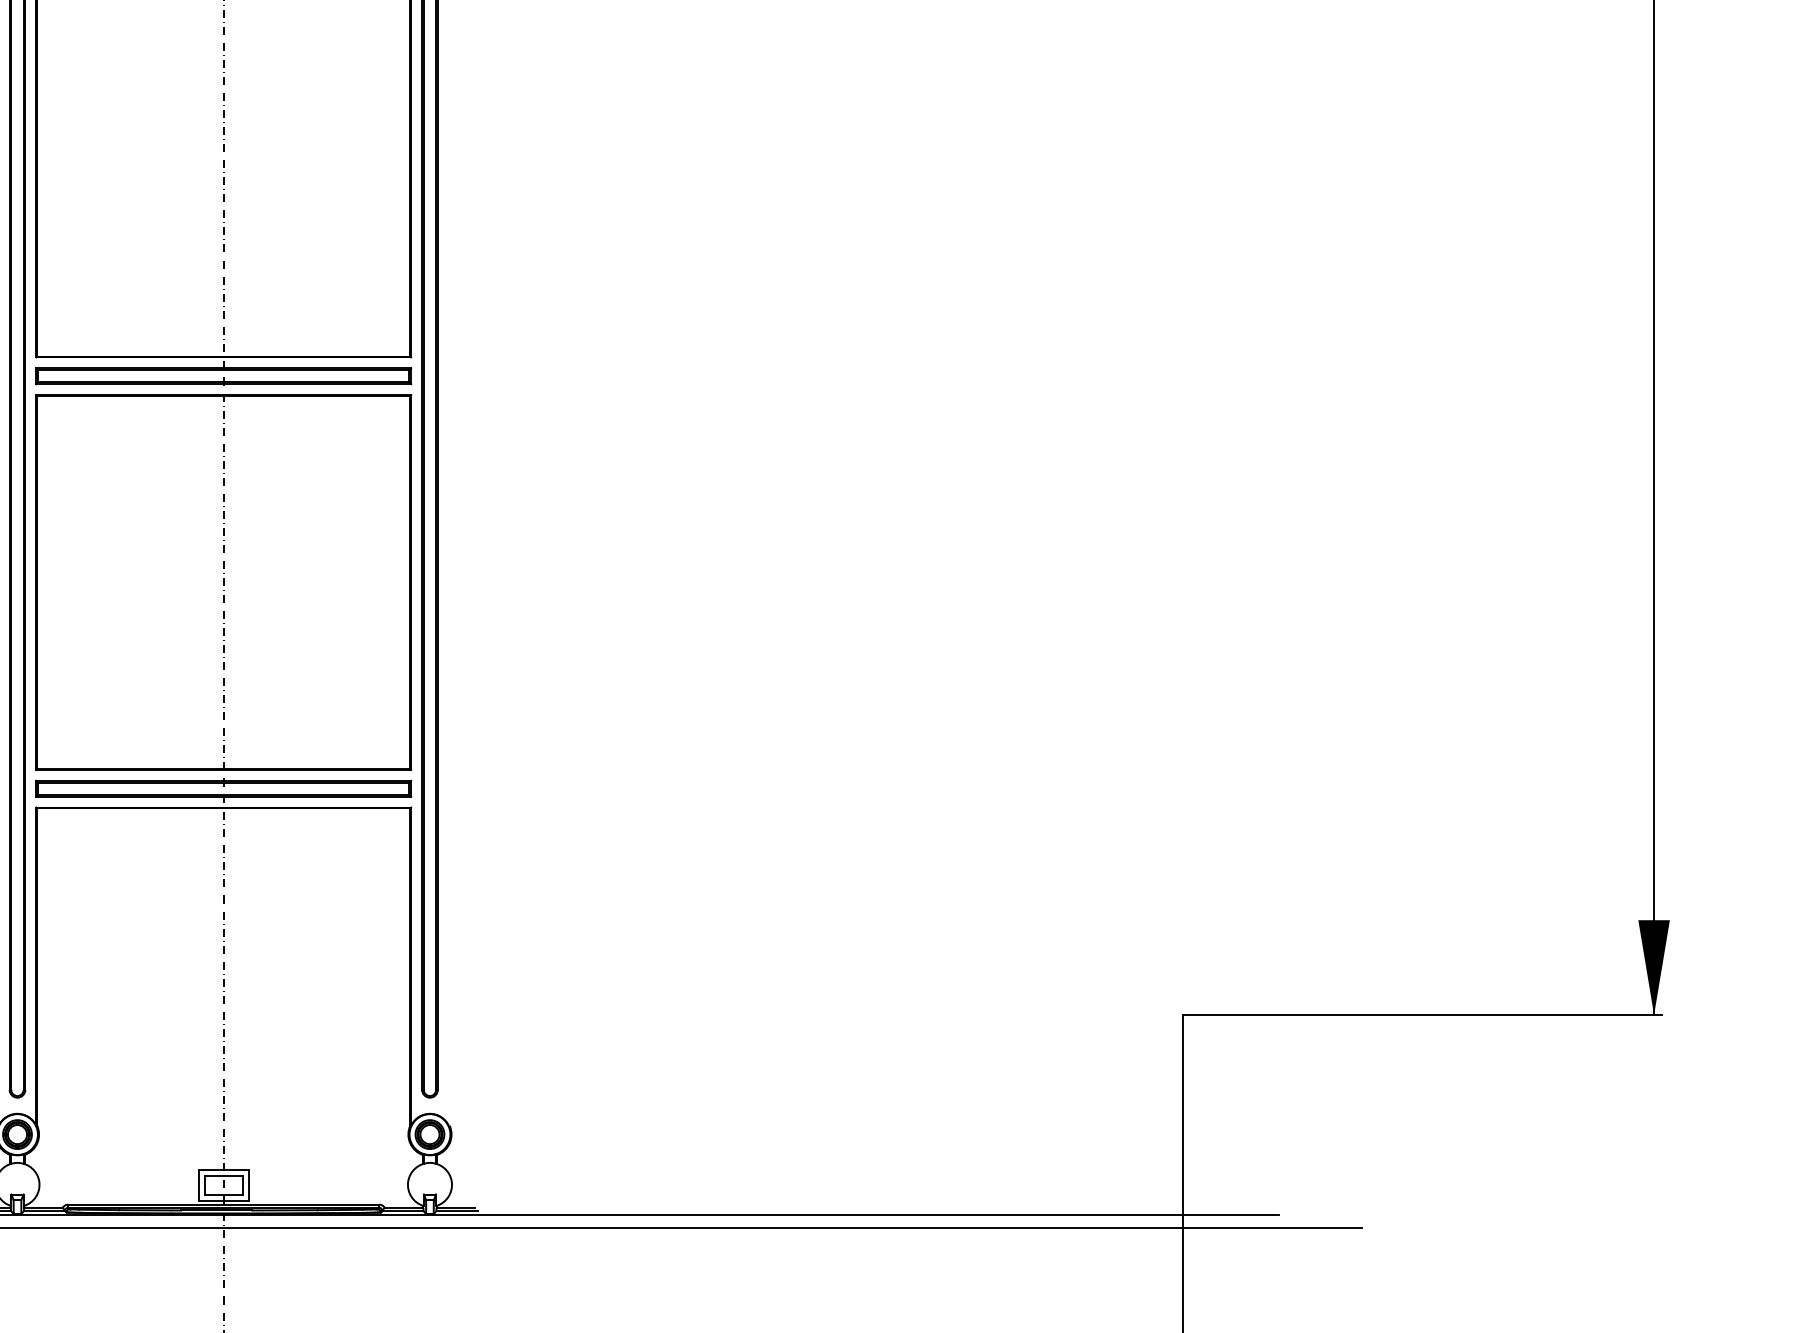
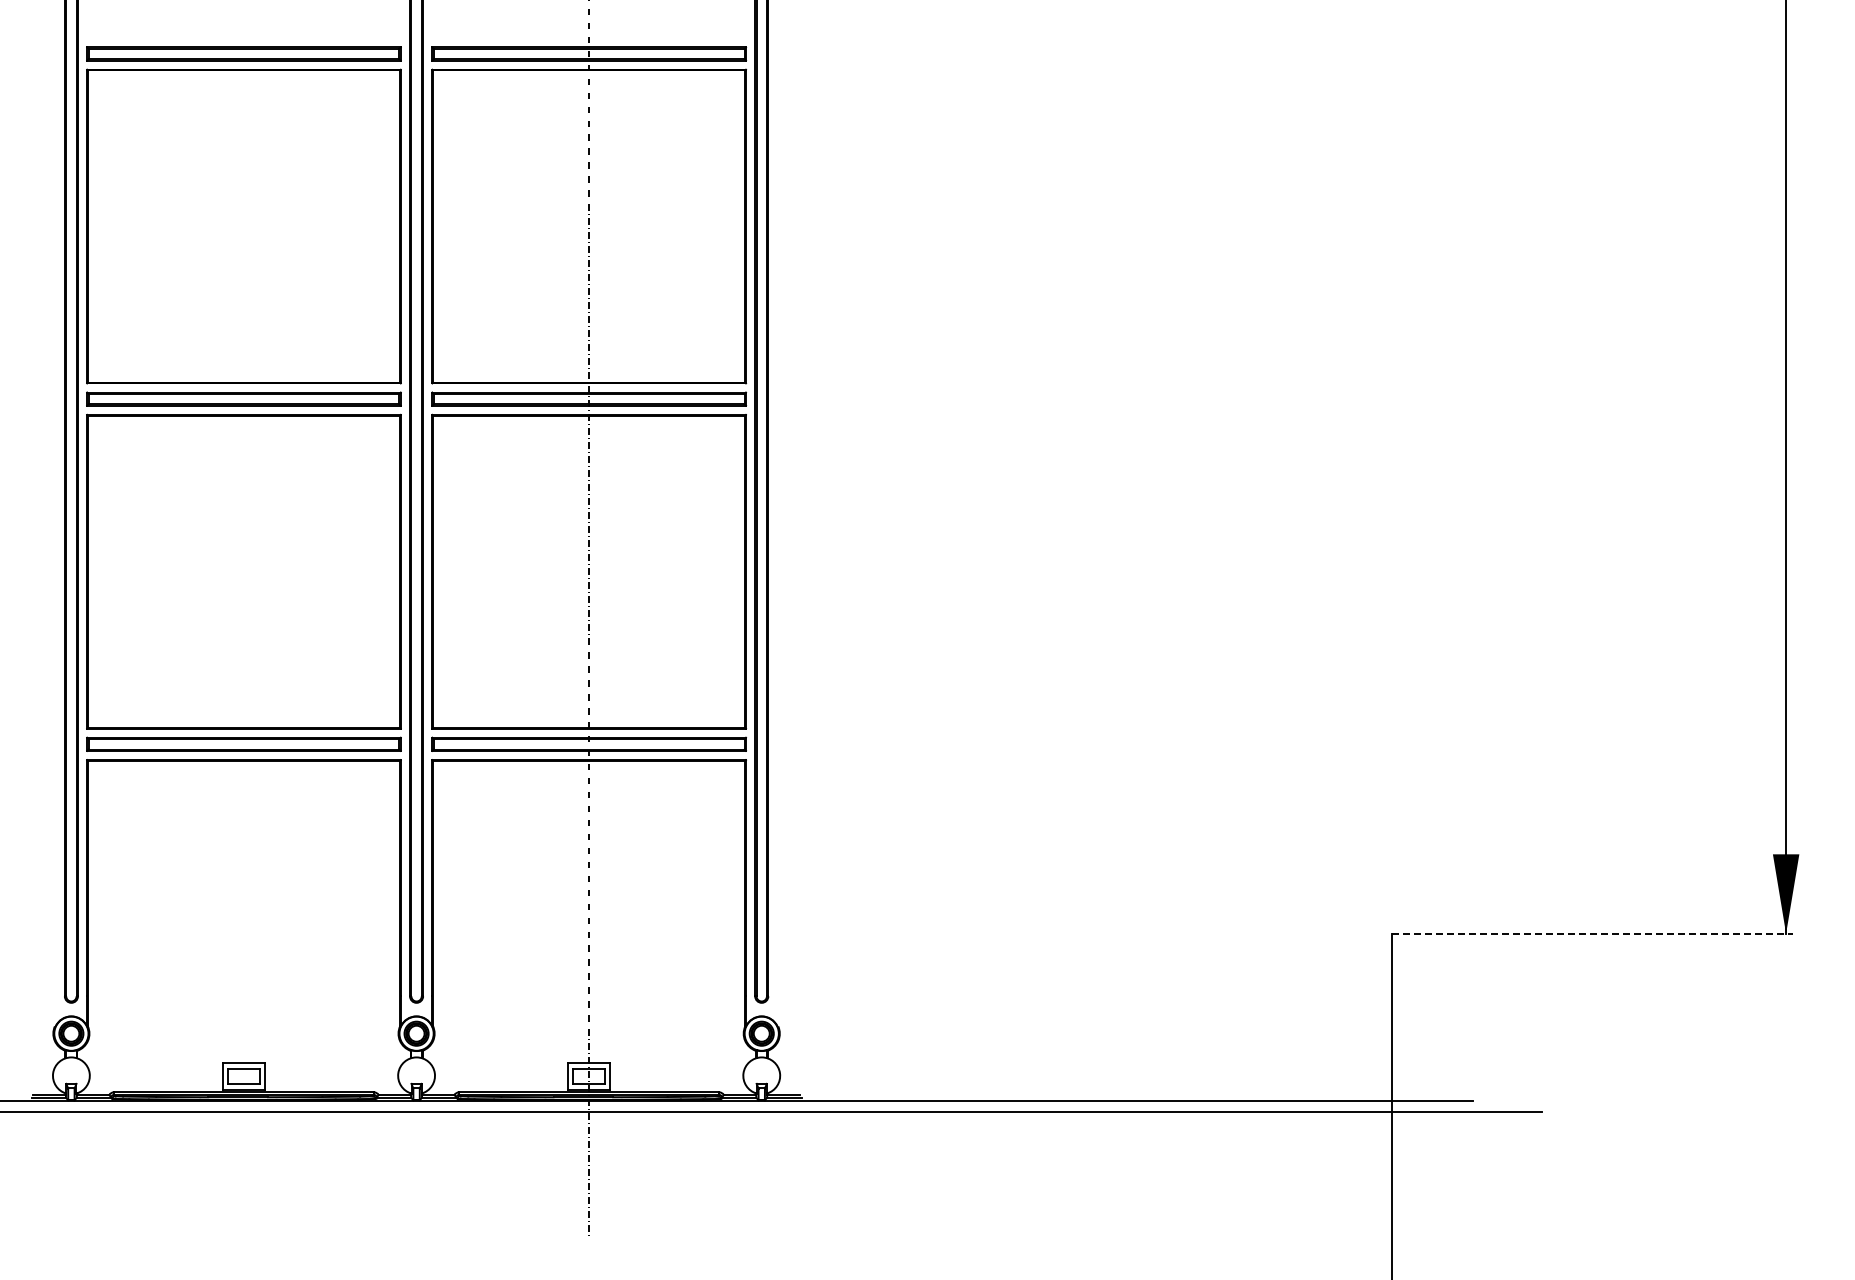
line: (1422, 1014) -> (1592, 933), solid -> dashed

